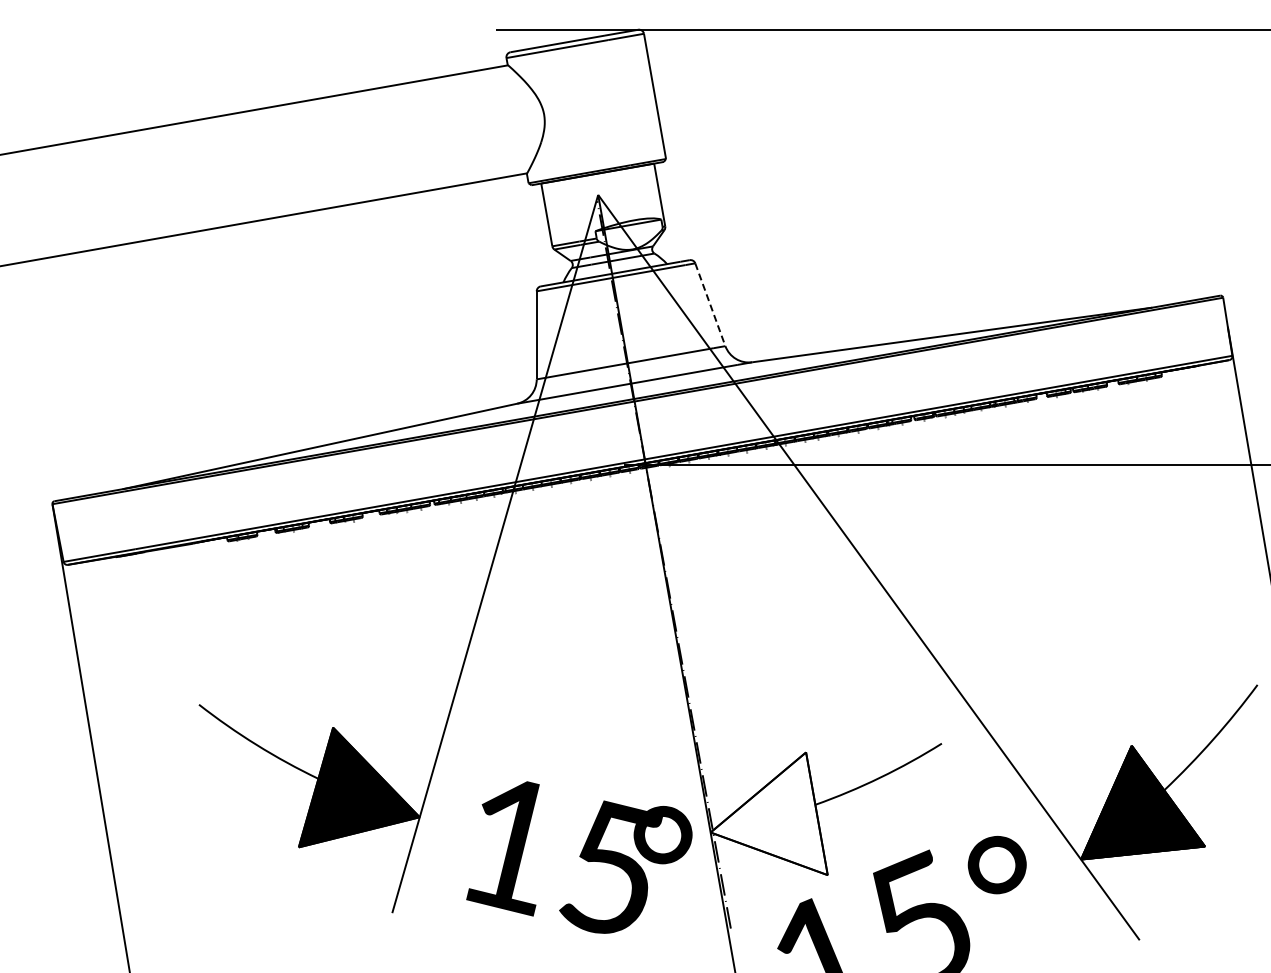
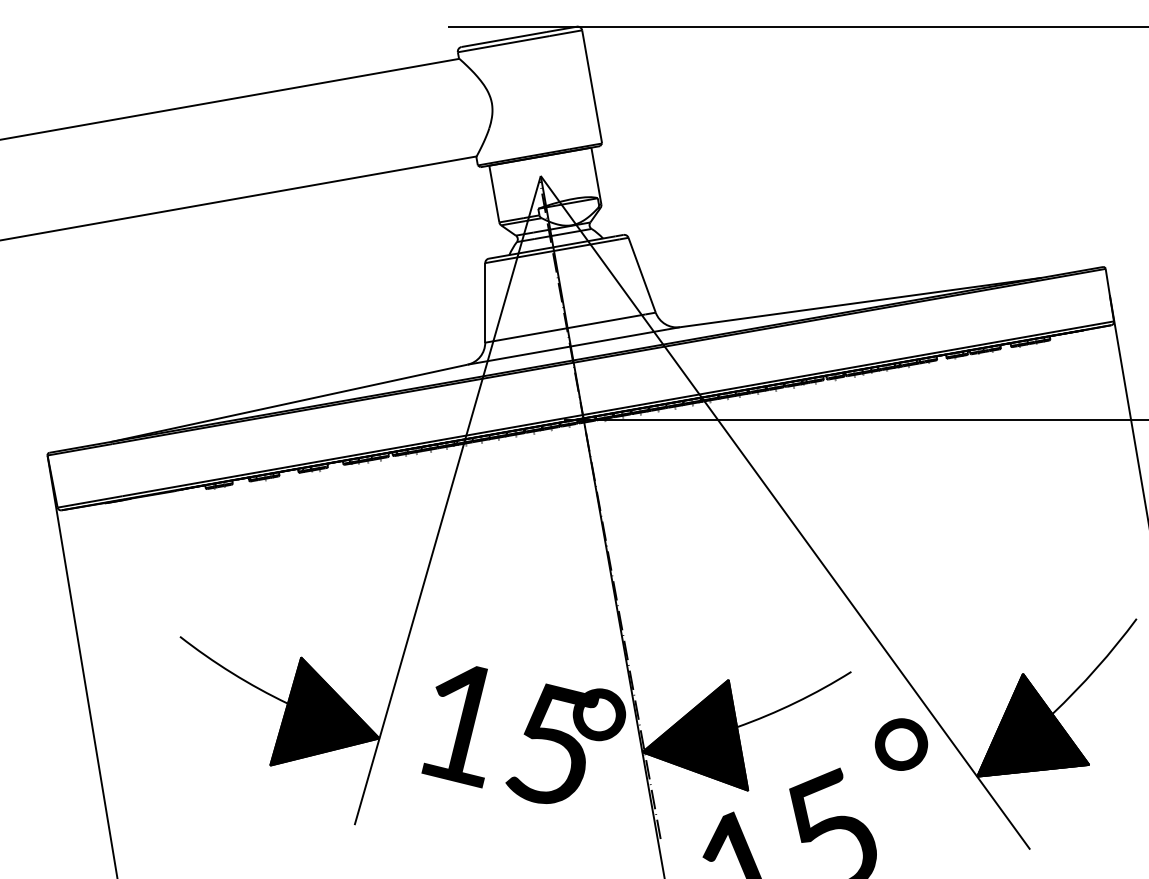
line: (710, 305) -> (642, 275), dashed -> solid
fill: (768, 813) -> (694, 735), added
text: (579, 857) -> (523, 735), moved
text: (996, 865) -> (900, 744), moved

